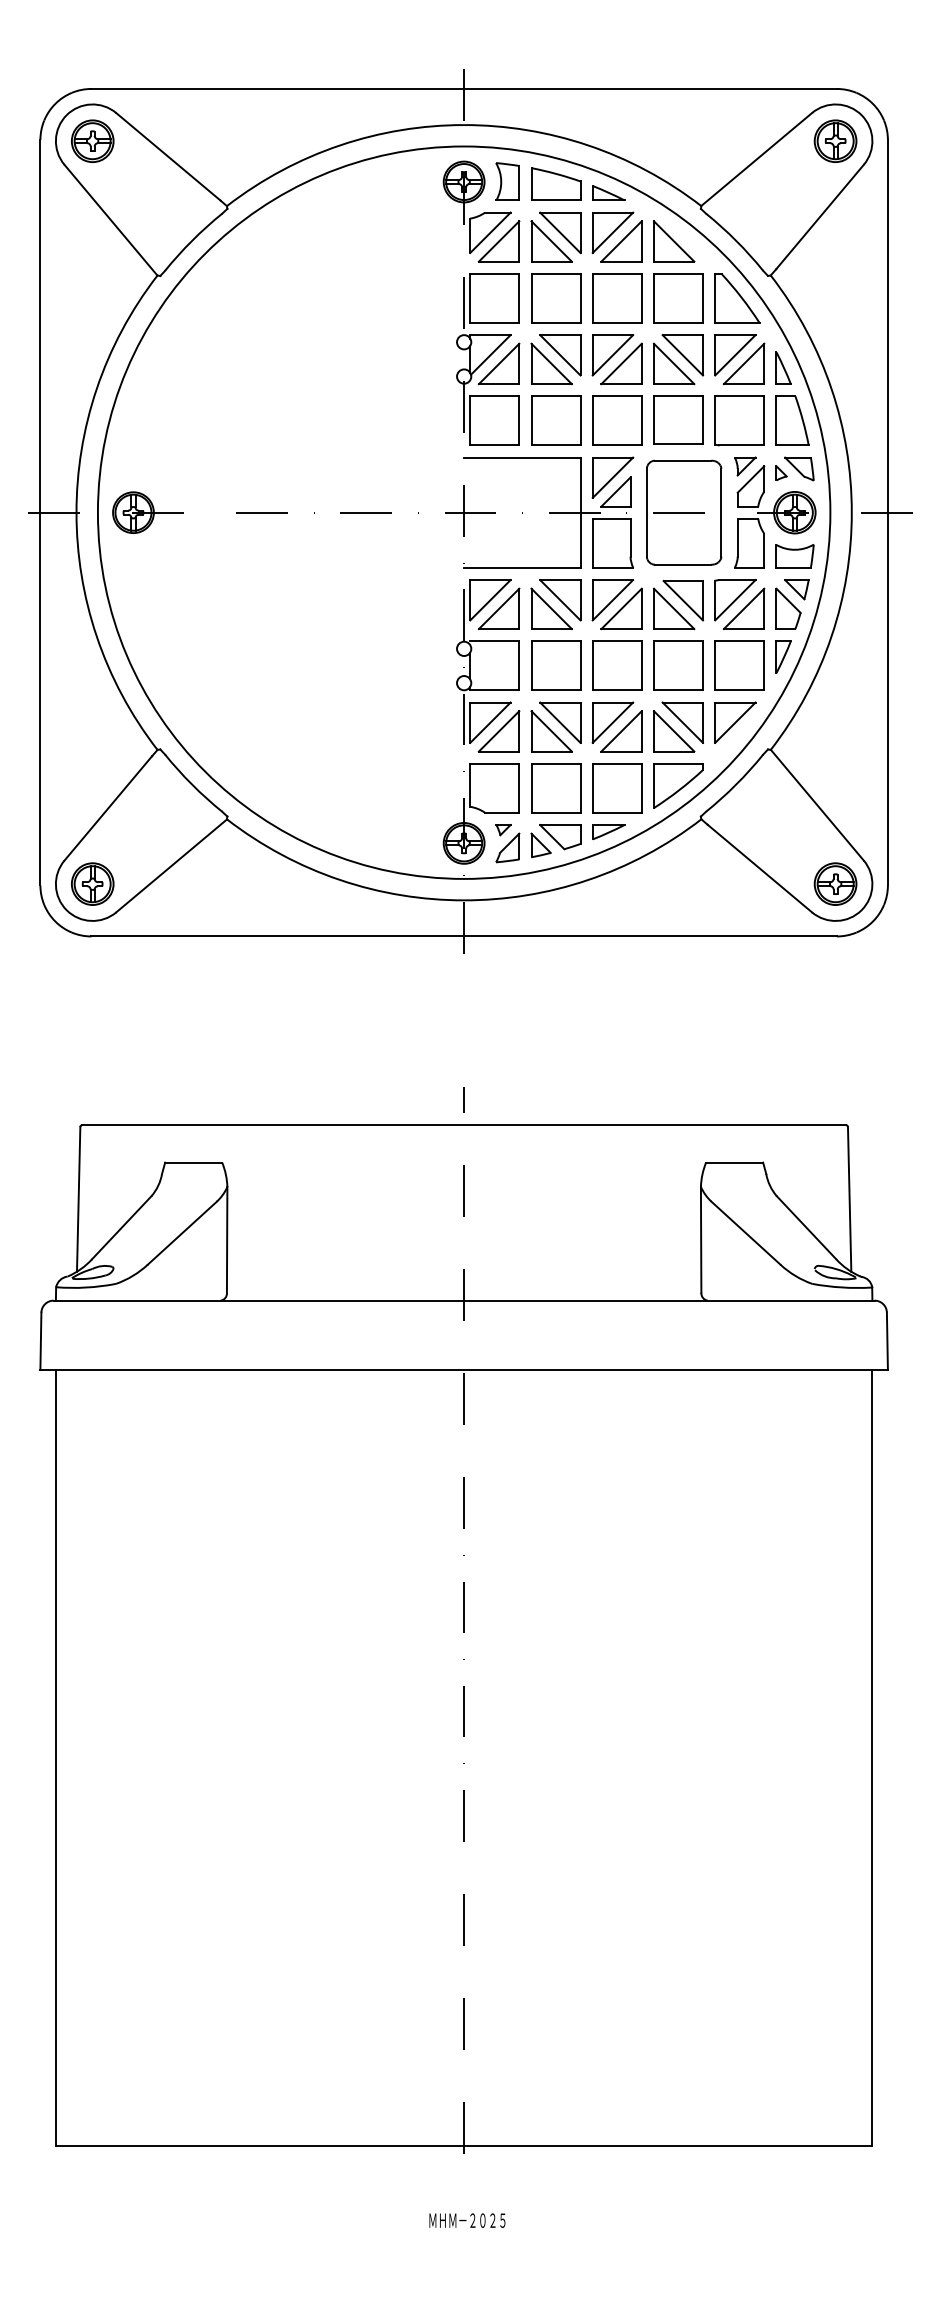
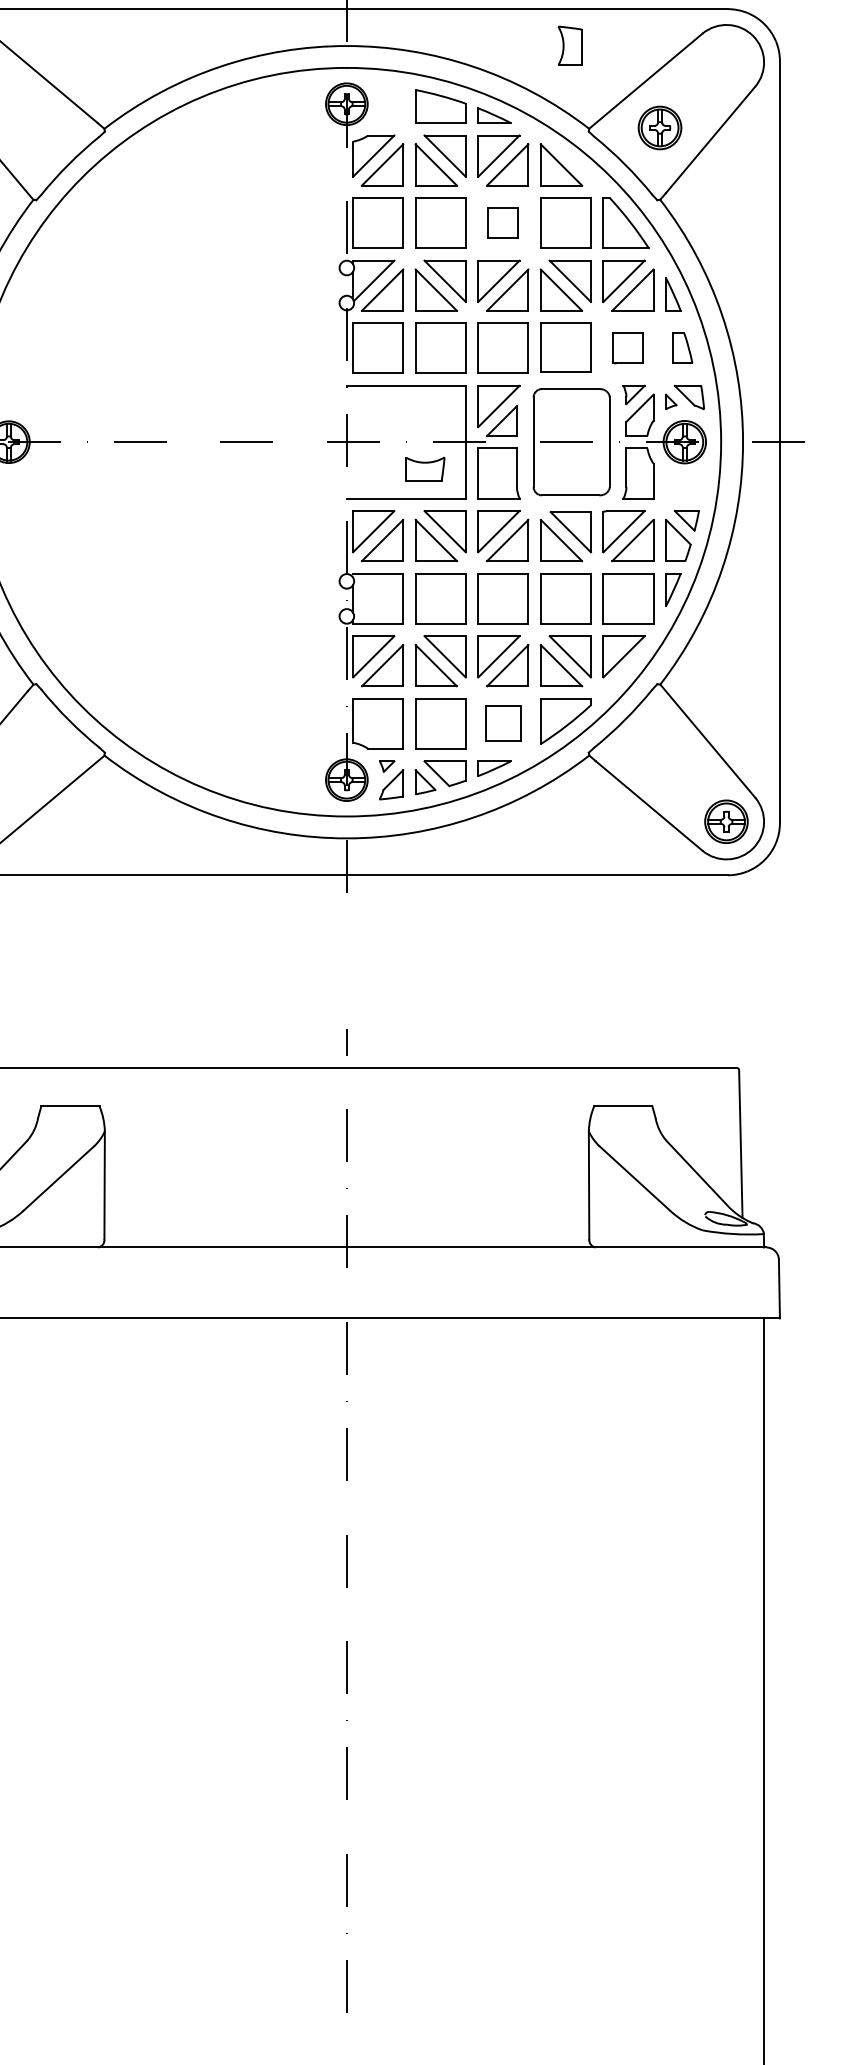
part: (835, 140) -> (659, 127), moved
part: (507, 181) -> (570, 45), moved
part: (617, 298) -> (503, 223), size x0.6
part: (739, 420) -> (628, 347), size x0.6
part: (792, 420) -> (682, 347), size x0.6
part: (794, 556) -> (424, 469), moved
part: (617, 788) -> (503, 724), size x0.7

